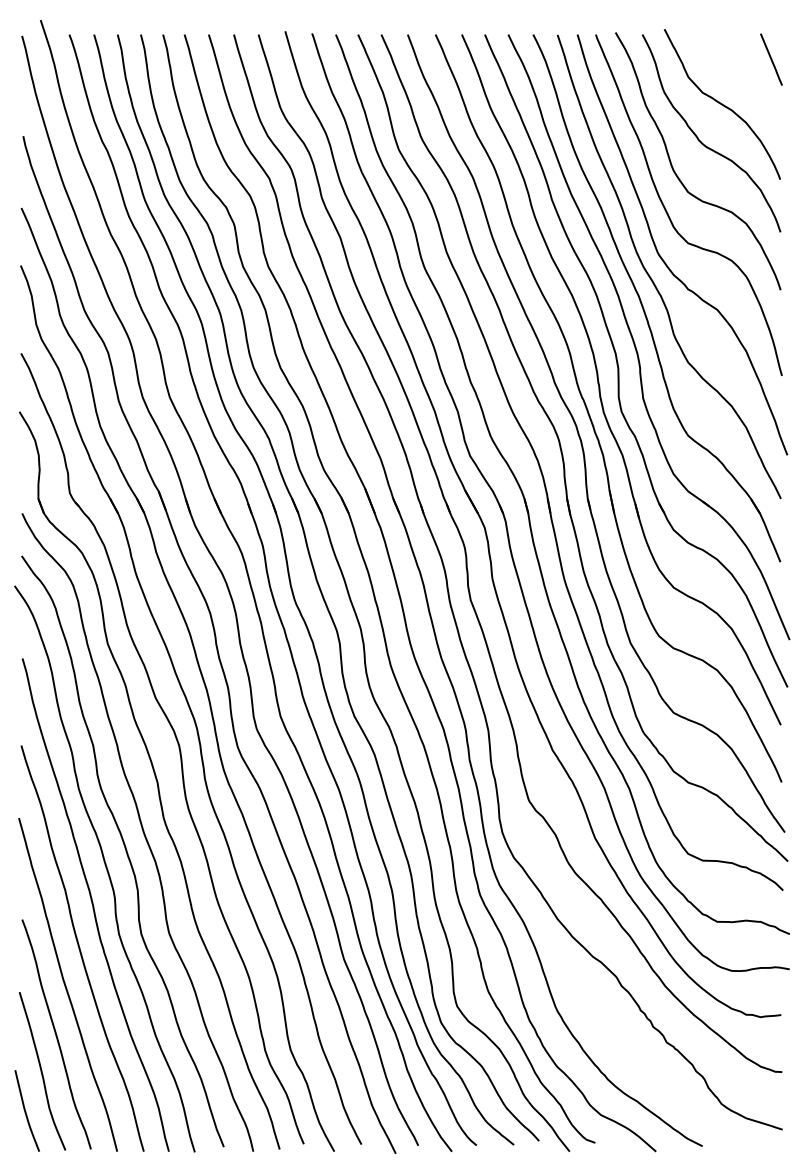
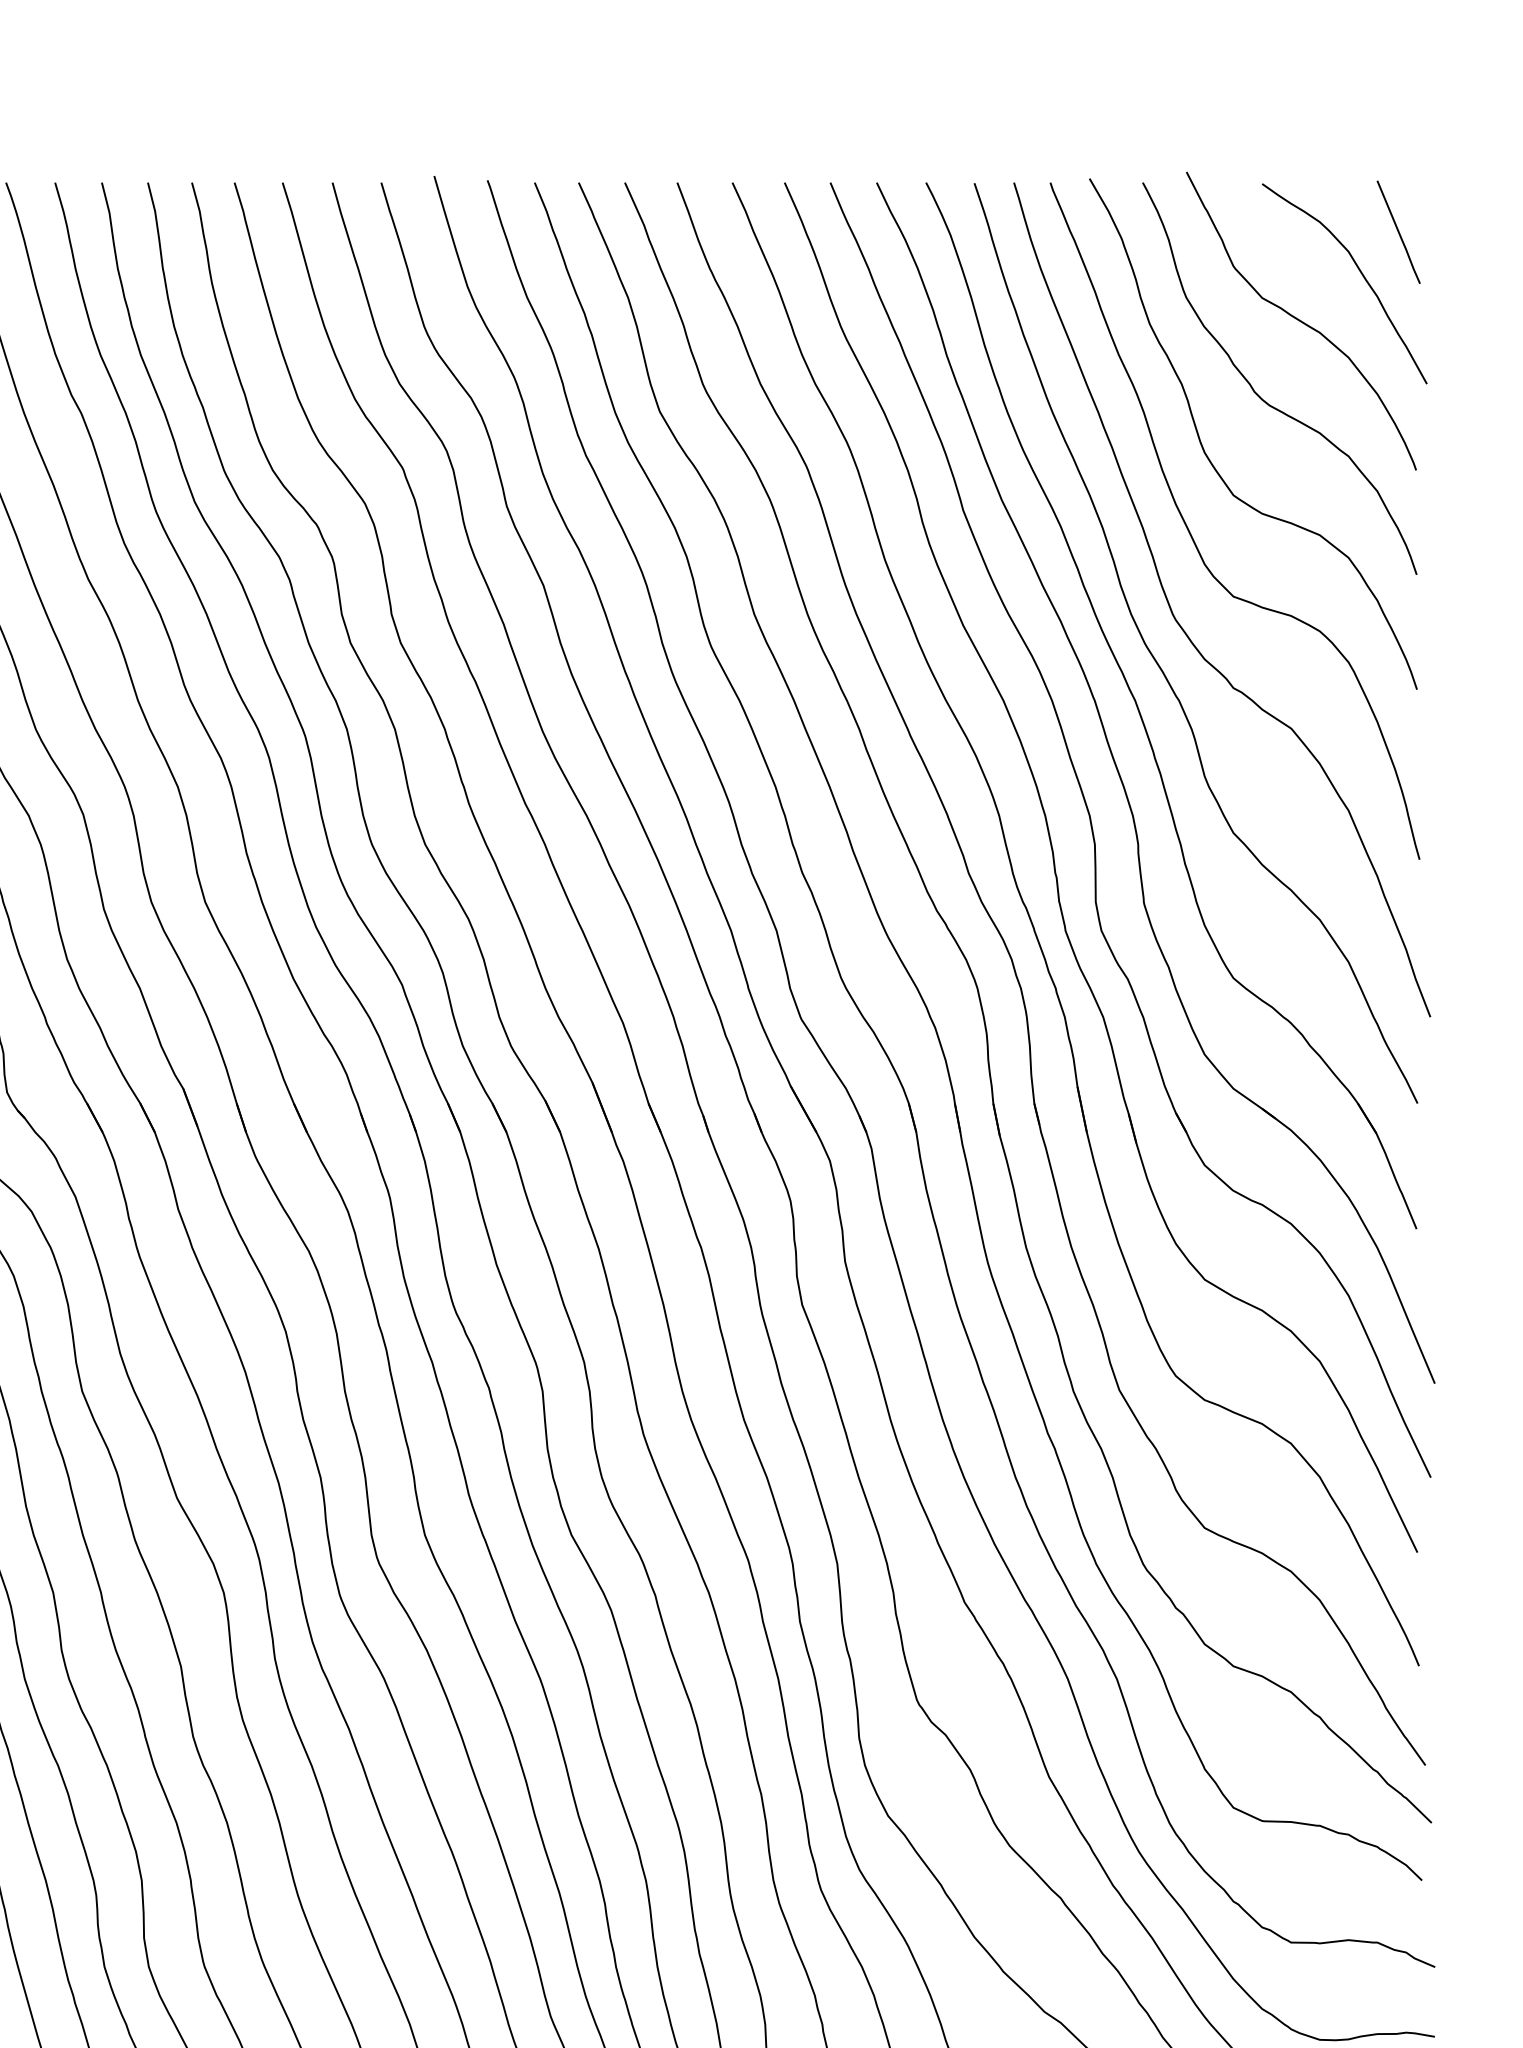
curve: (751, 80) -> (1359, 273), added

